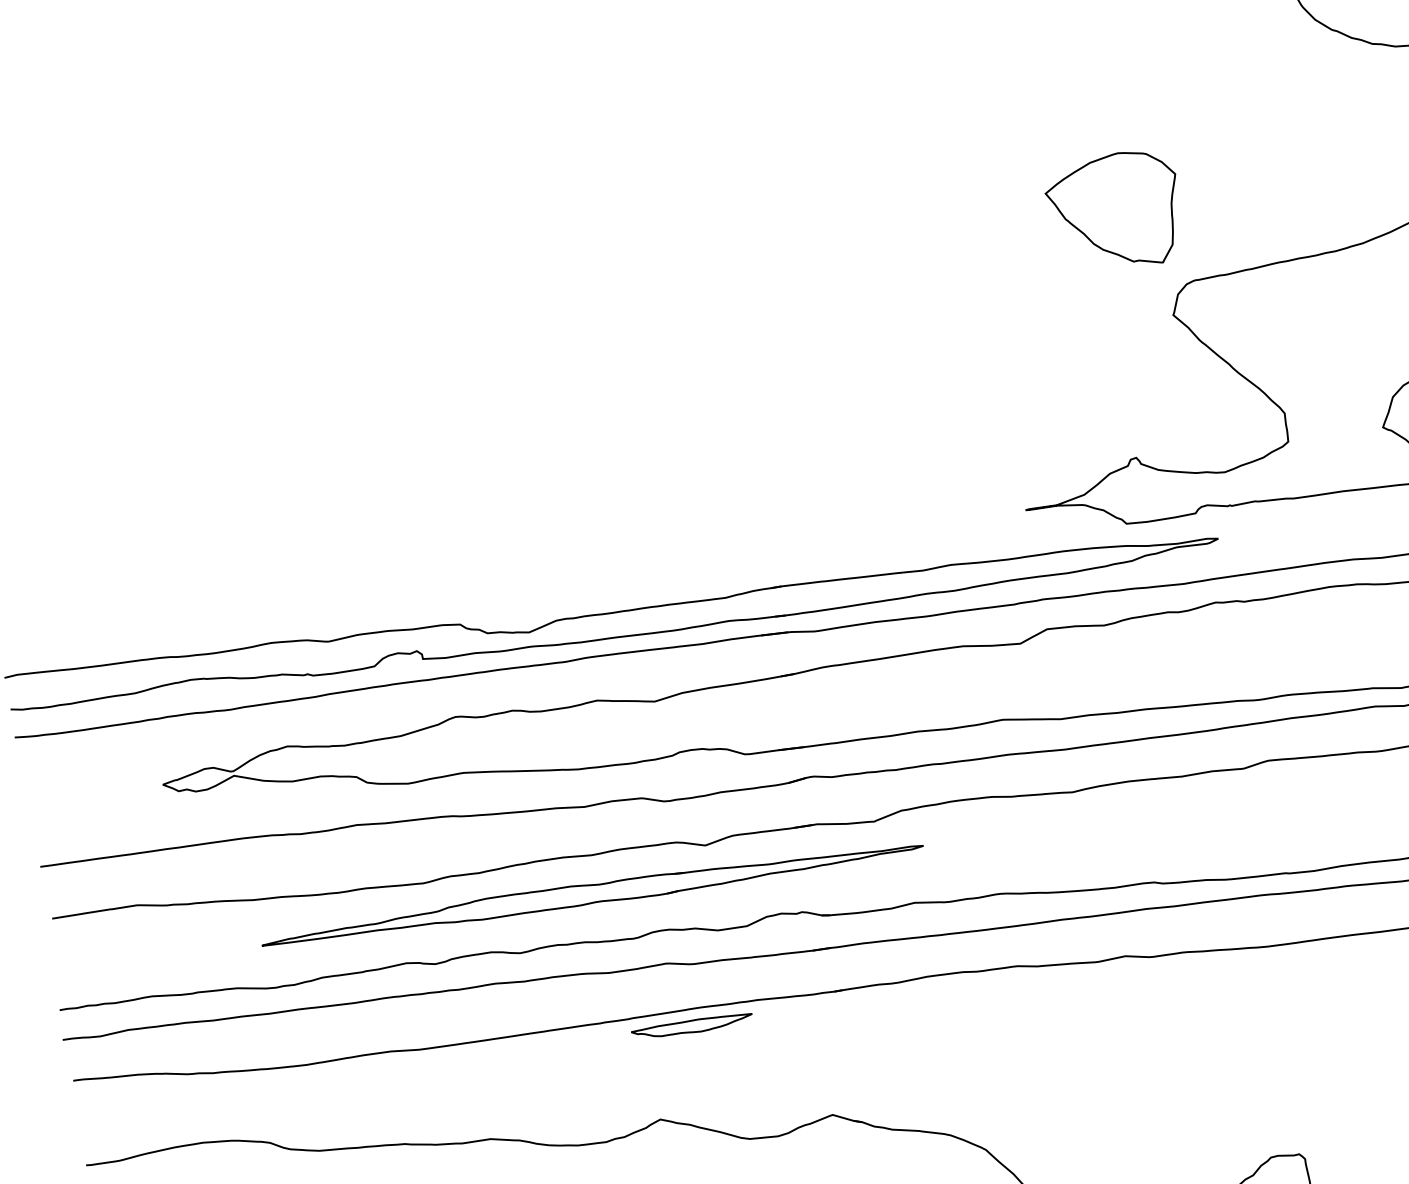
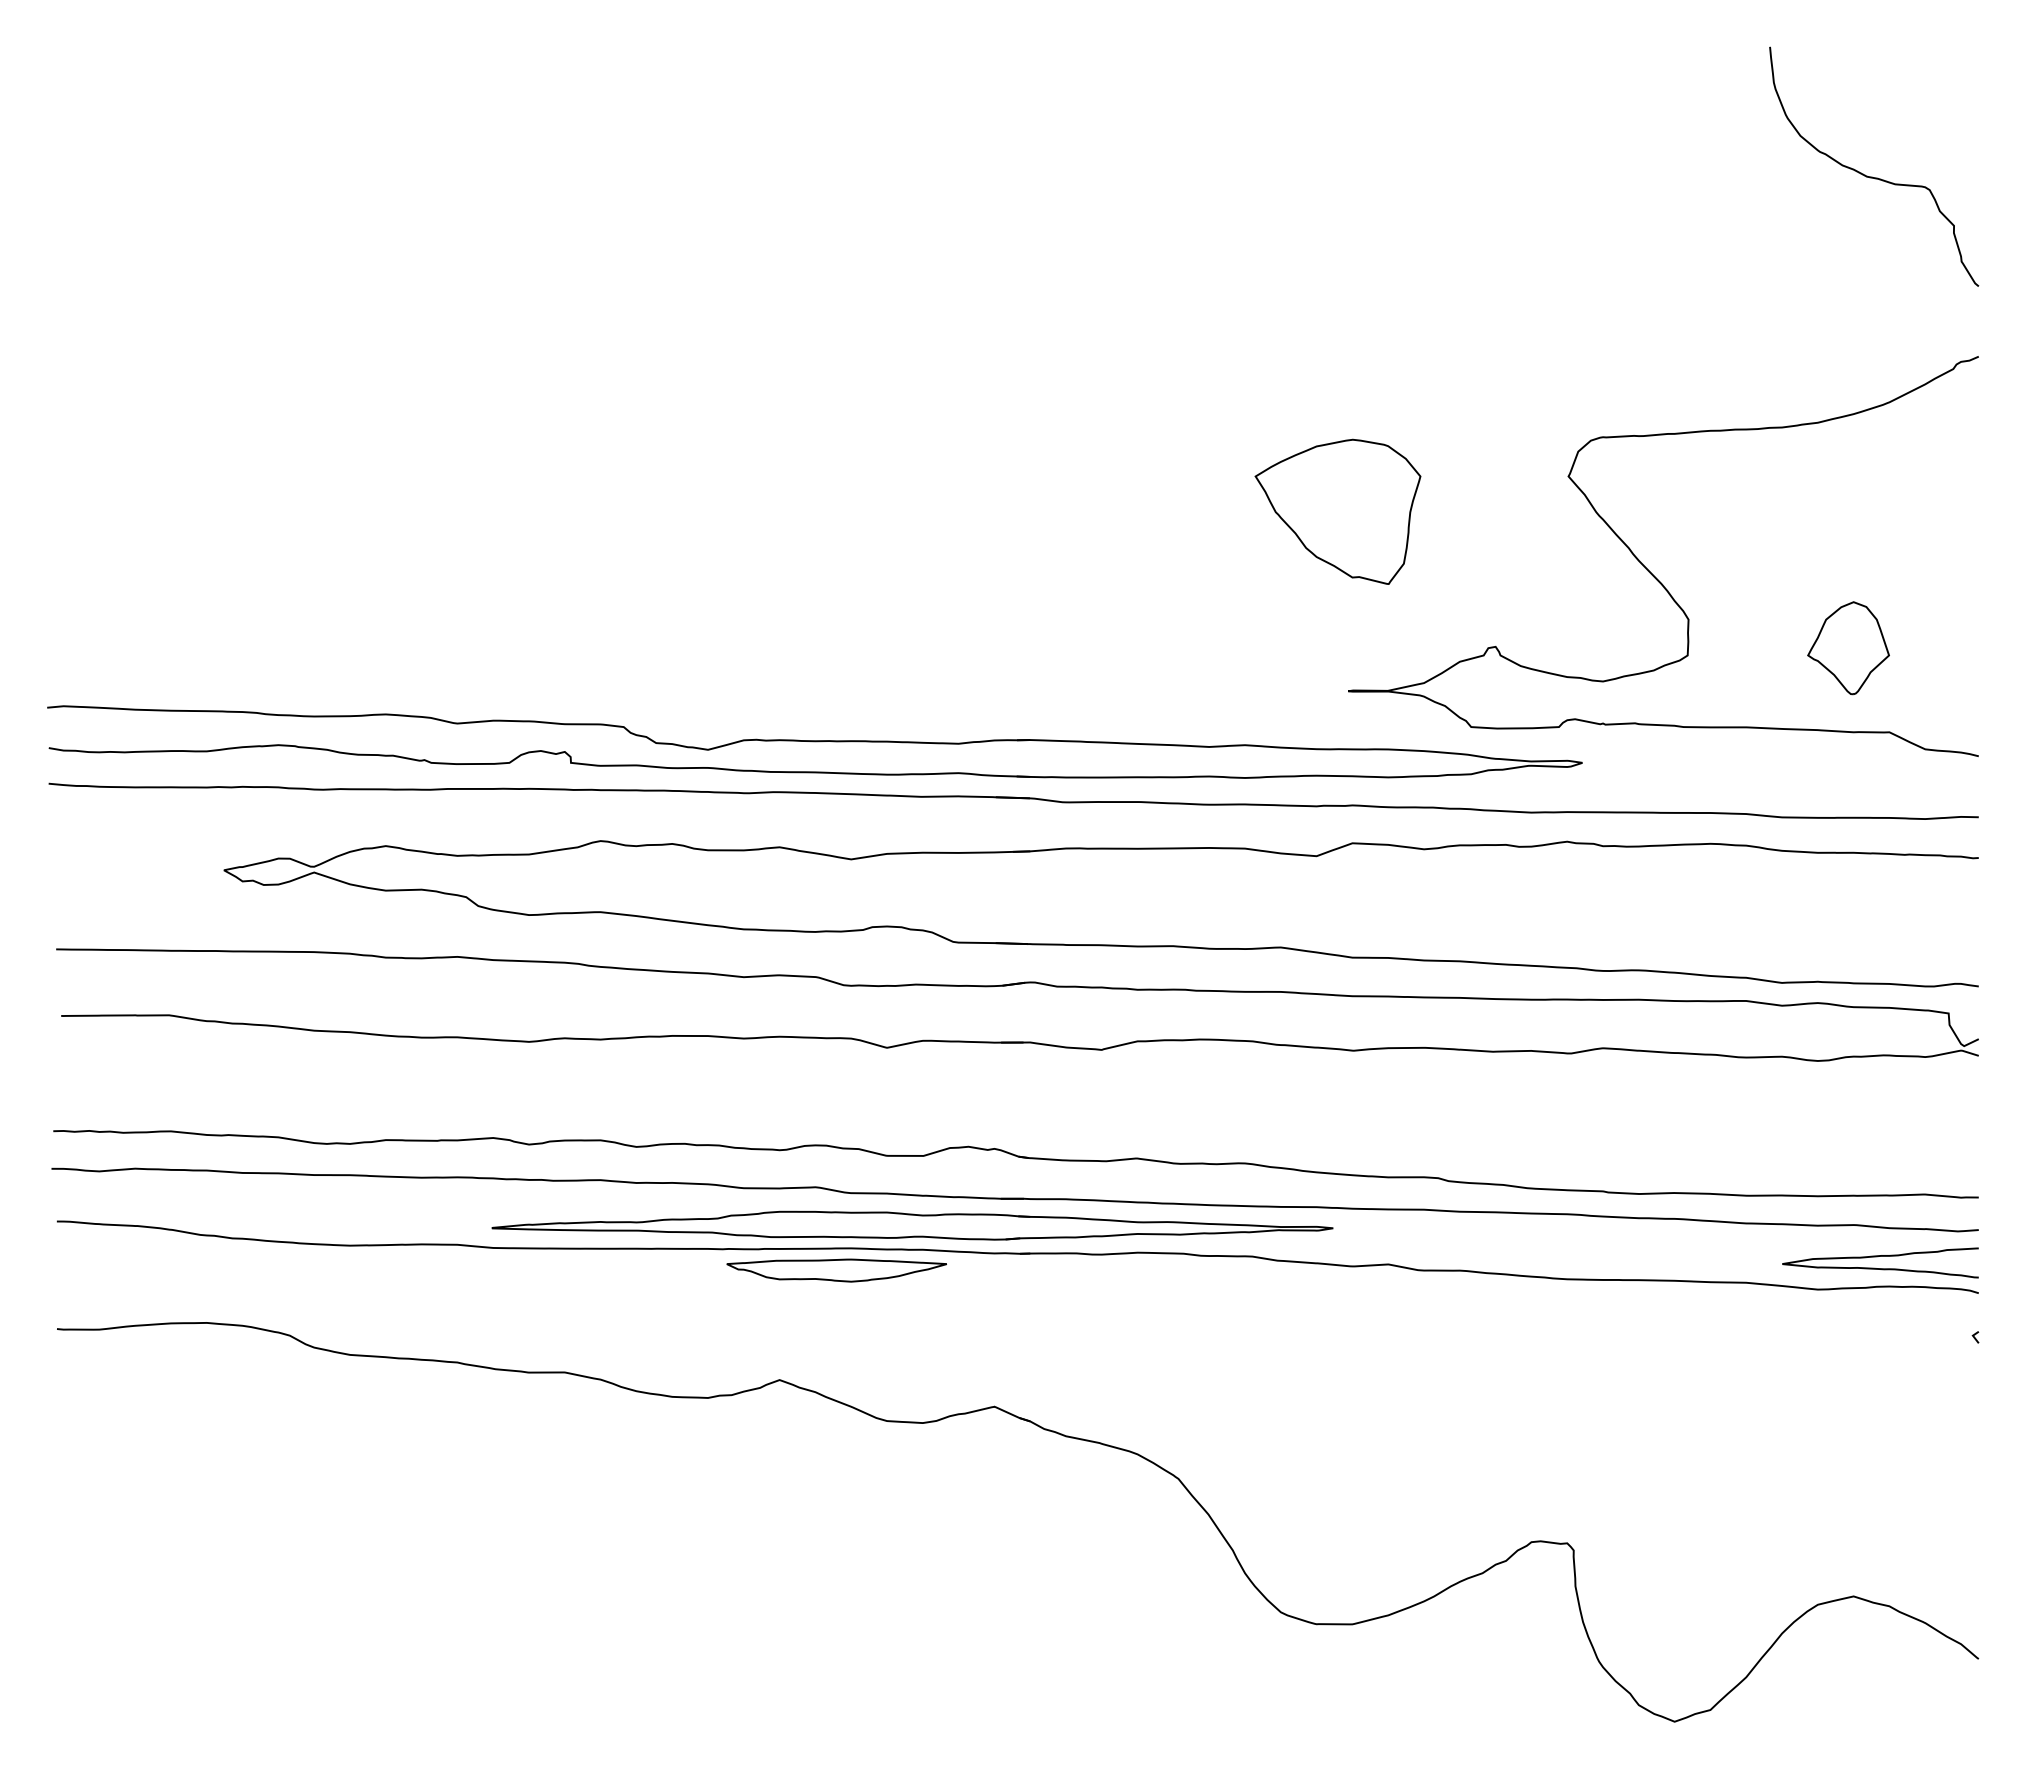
part: (1114, 211) -> (1337, 511), moved
part: (592, 893) -> (912, 1225), moved
part: (692, 1026) -> (836, 1270), size x1.43

